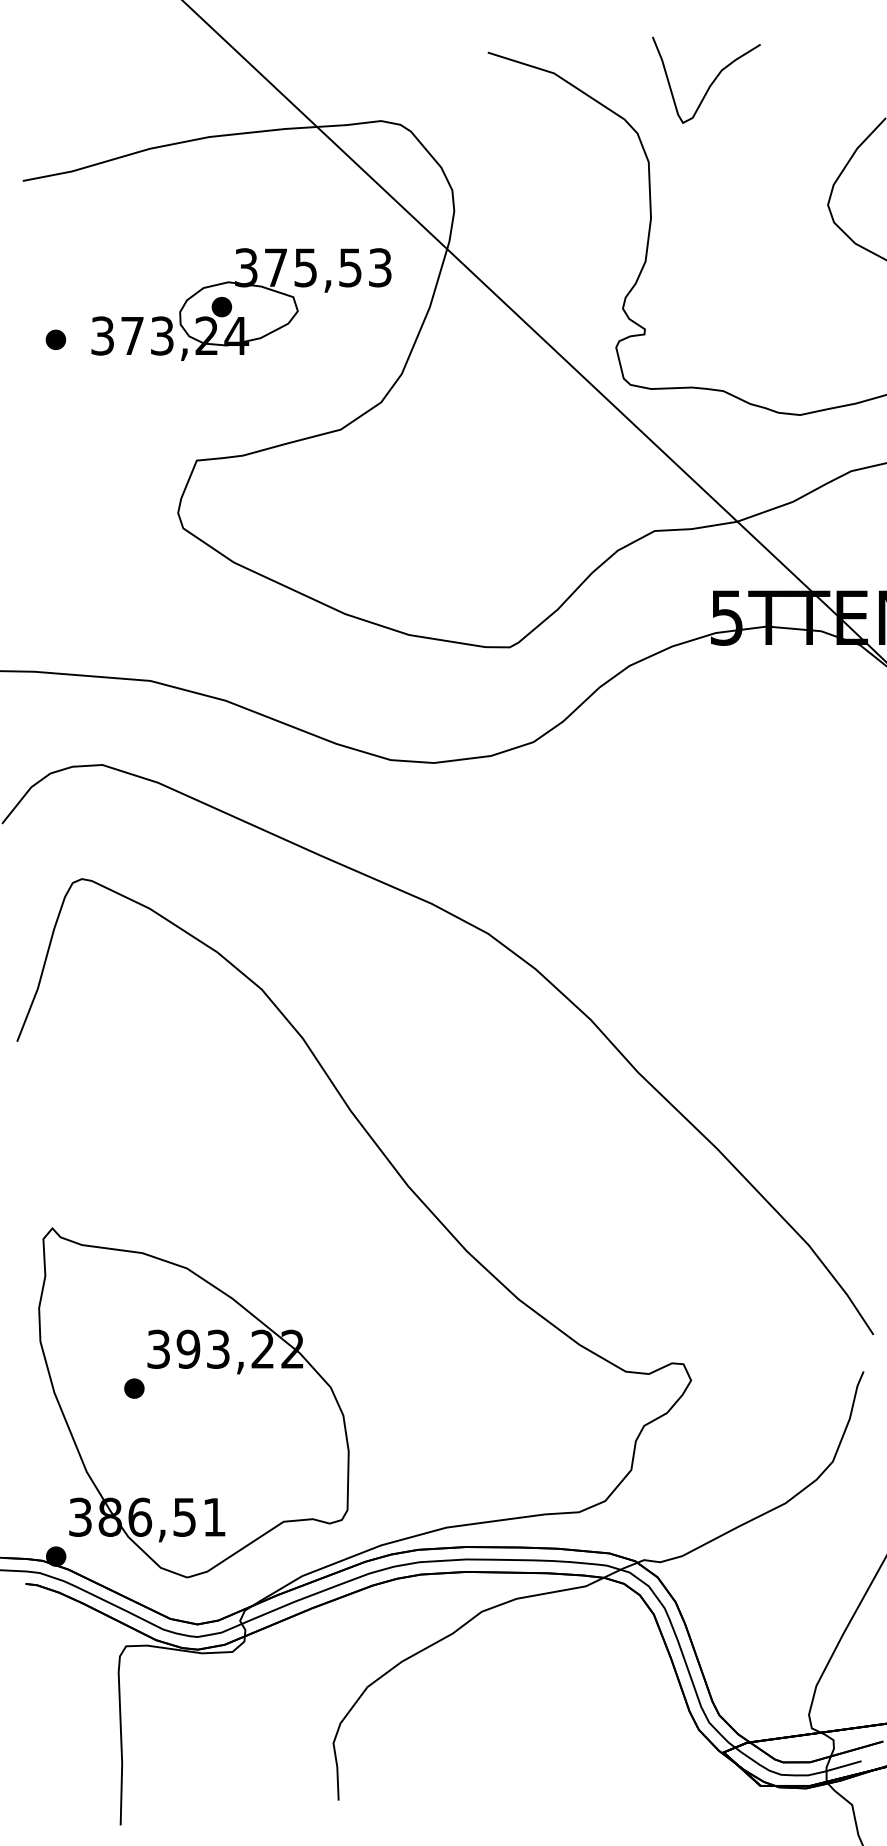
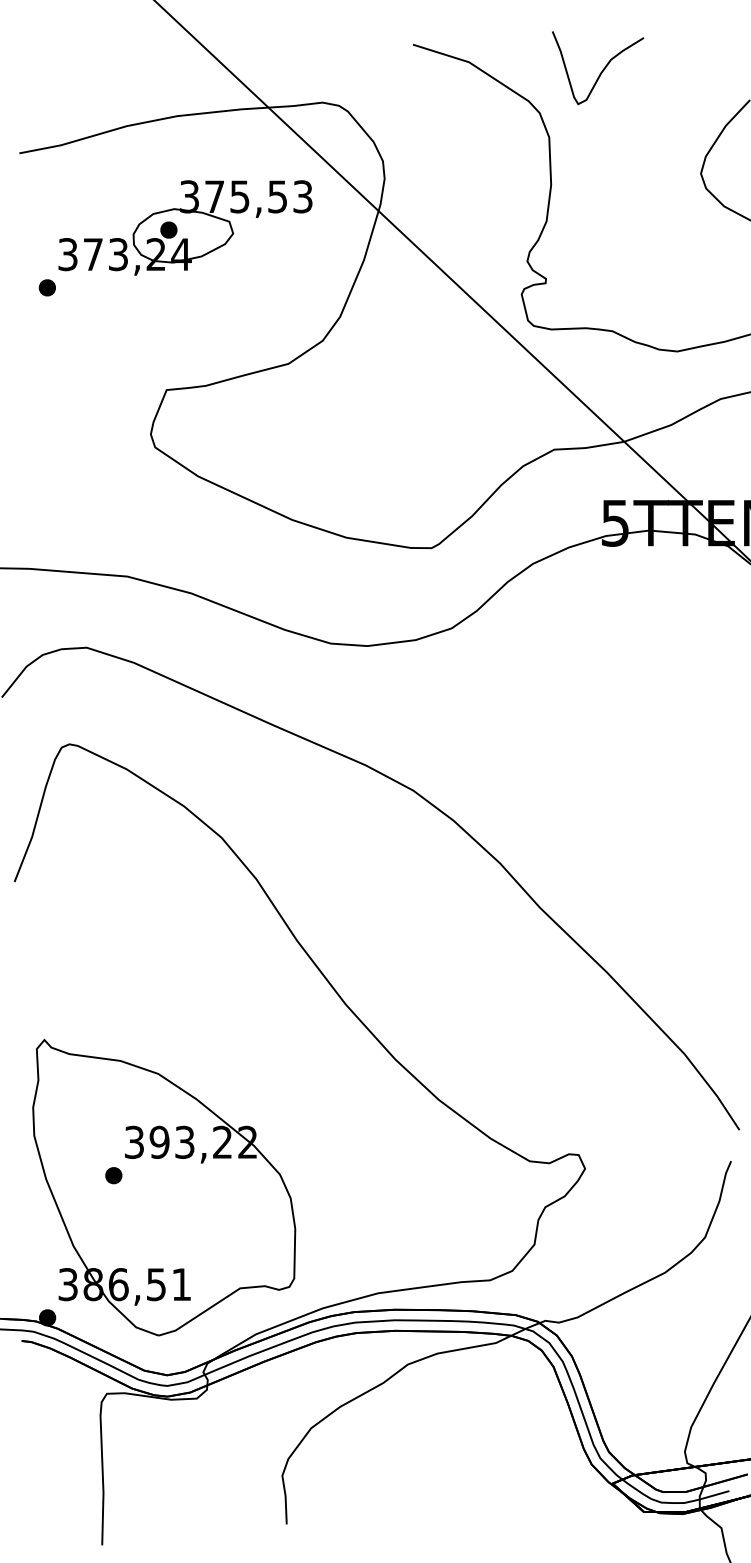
part: (241, 303) -> (185, 227), moved

